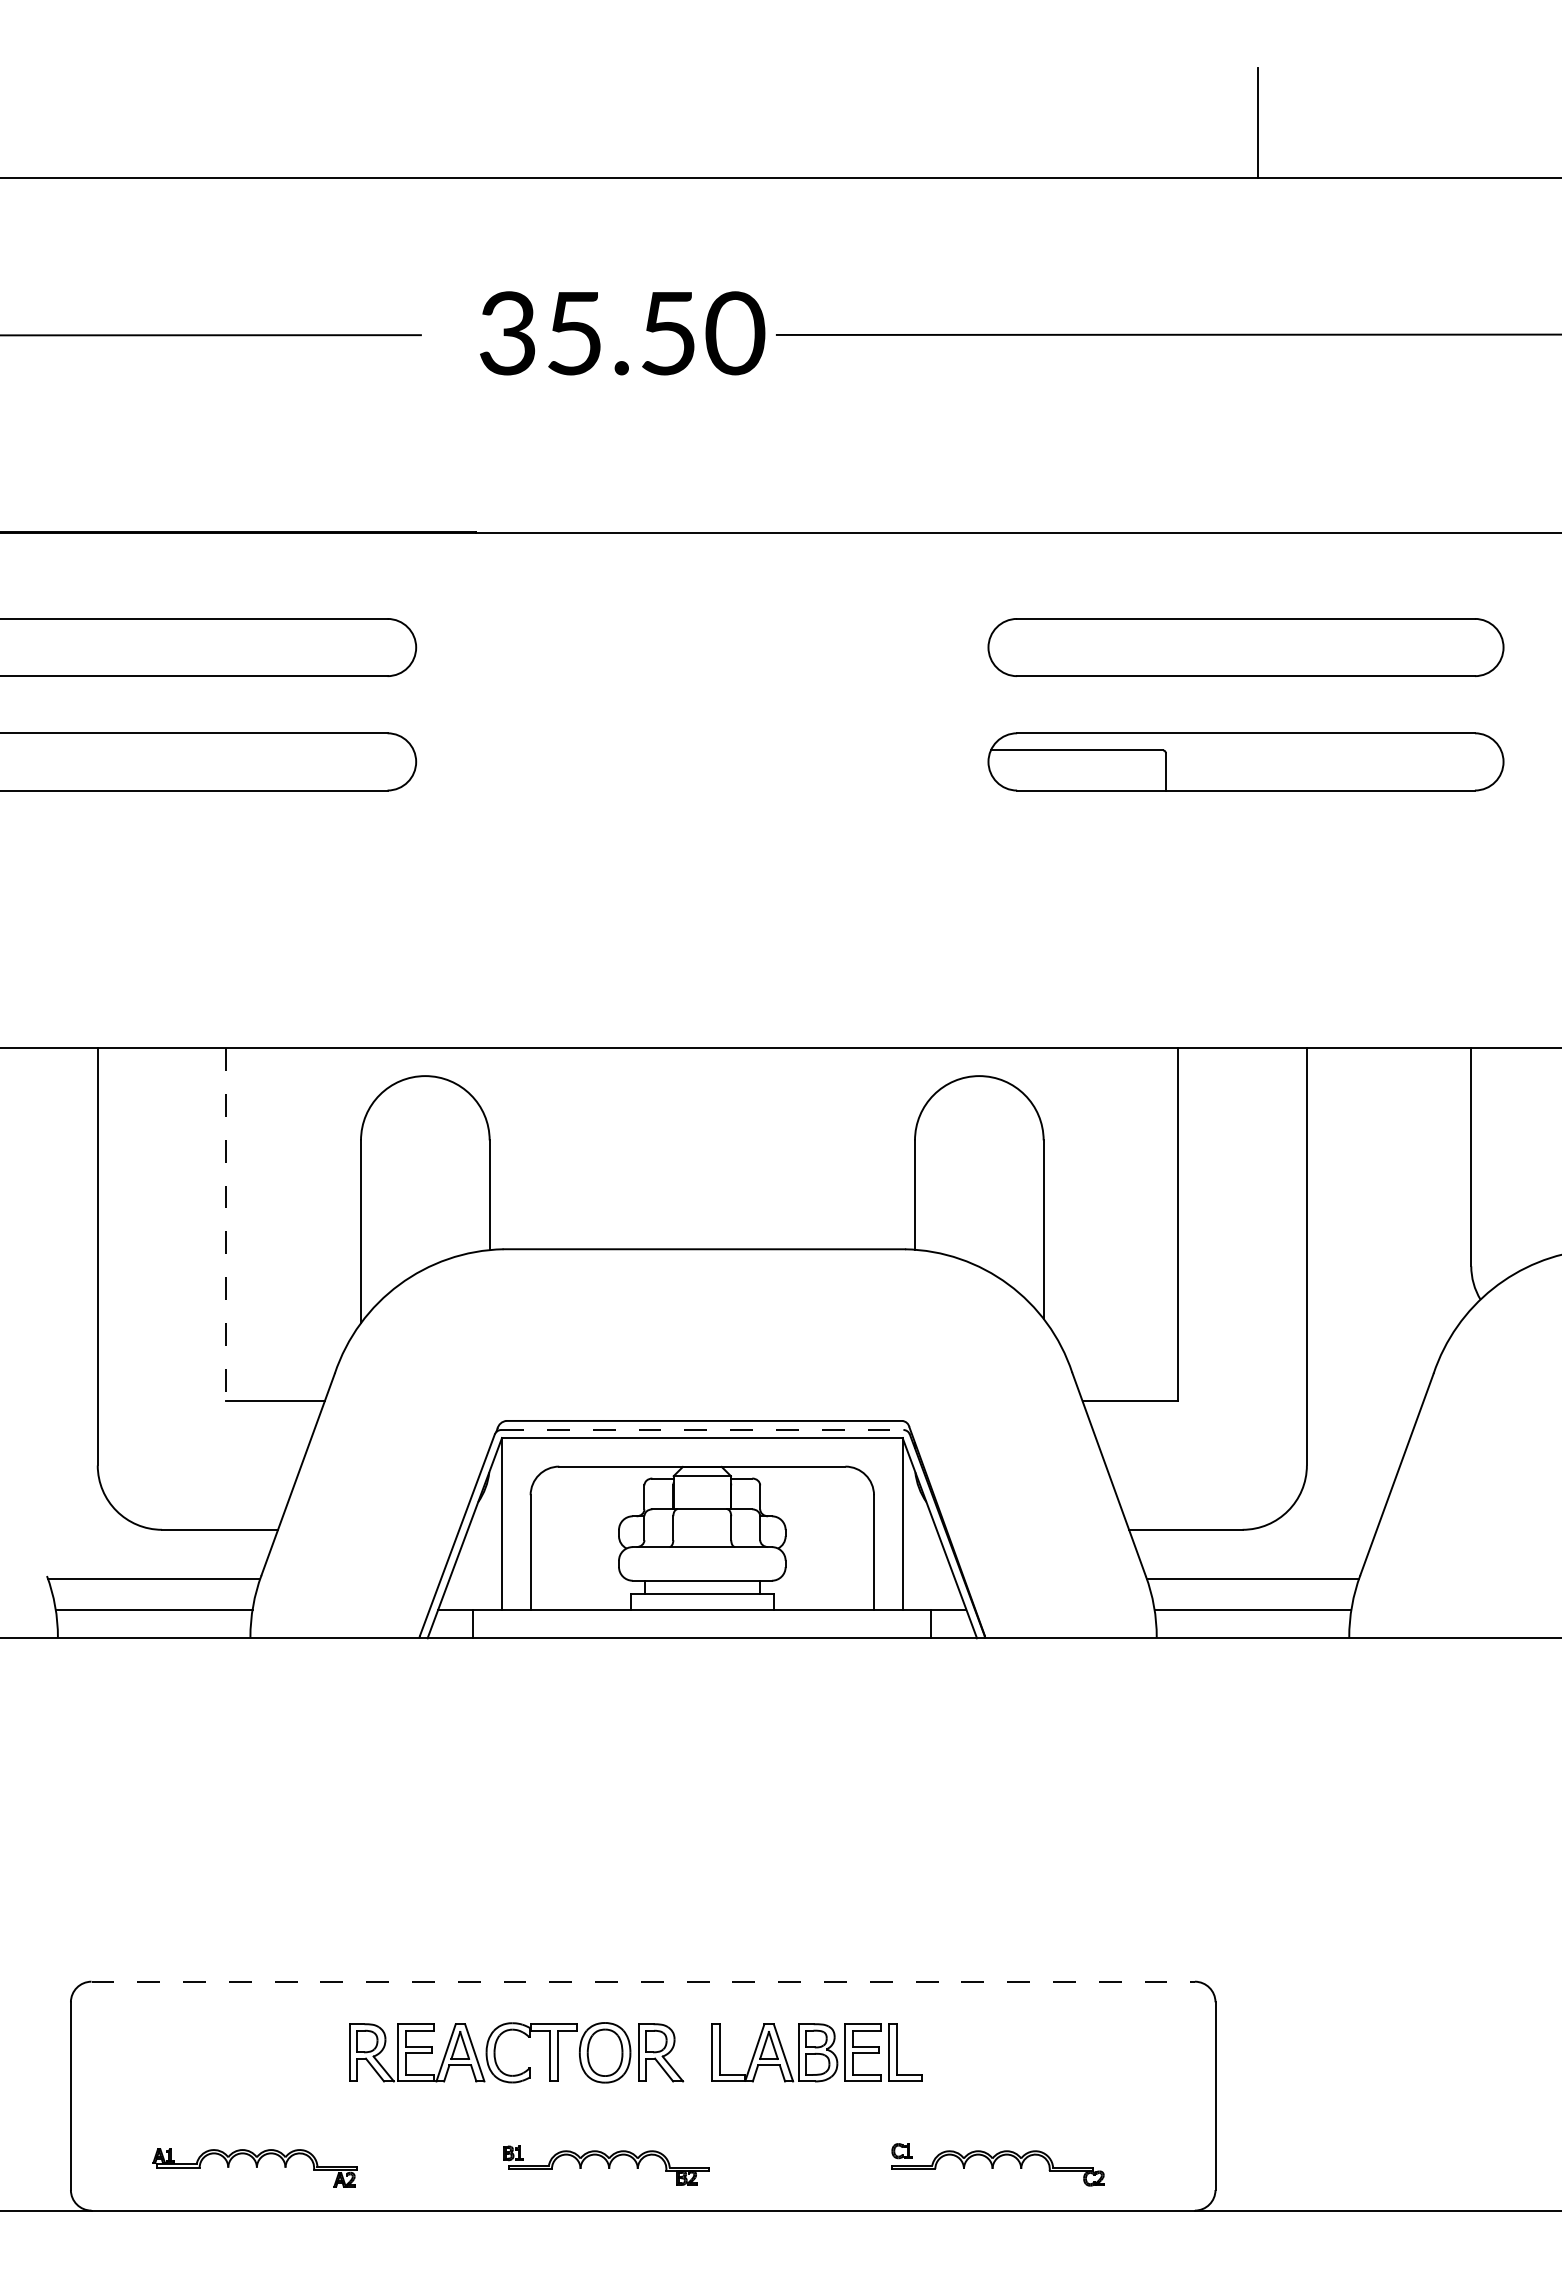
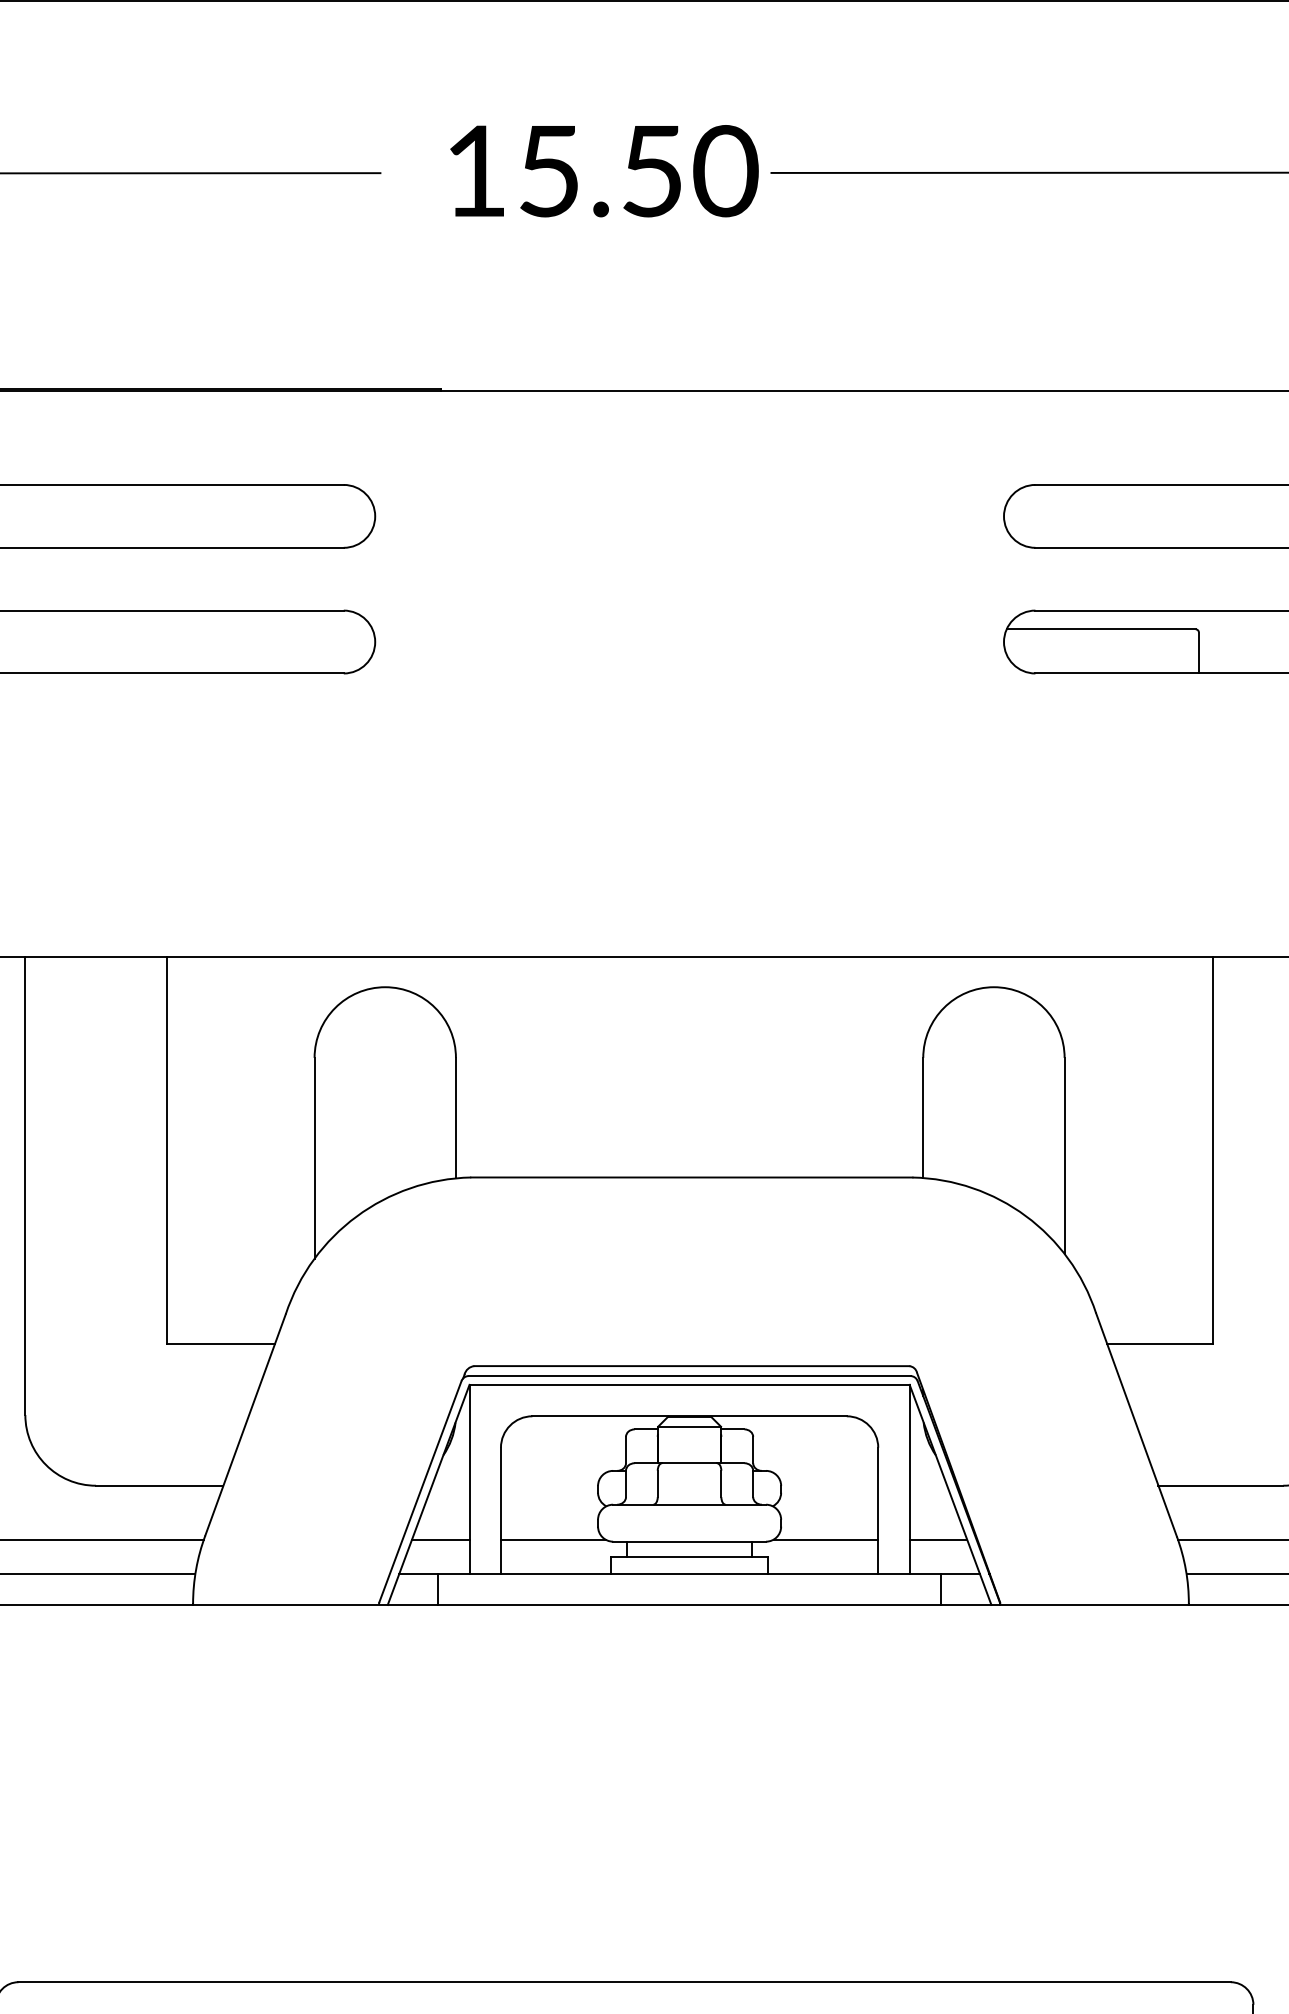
text: (507, 333) -> (475, 171), 35.50 -> 15.50
line: (226, 1225) -> (166, 1151), dashed -> solid
line: (702, 1430) -> (689, 1376), dashed -> solid
line: (475, 1578) -> (440, 1539), added
line: (577, 1578) -> (552, 1539), added
line: (826, 1578) -> (826, 1539), added
line: (928, 1578) -> (938, 1539), added
line: (643, 1981) -> (624, 1981), dashed -> solid

